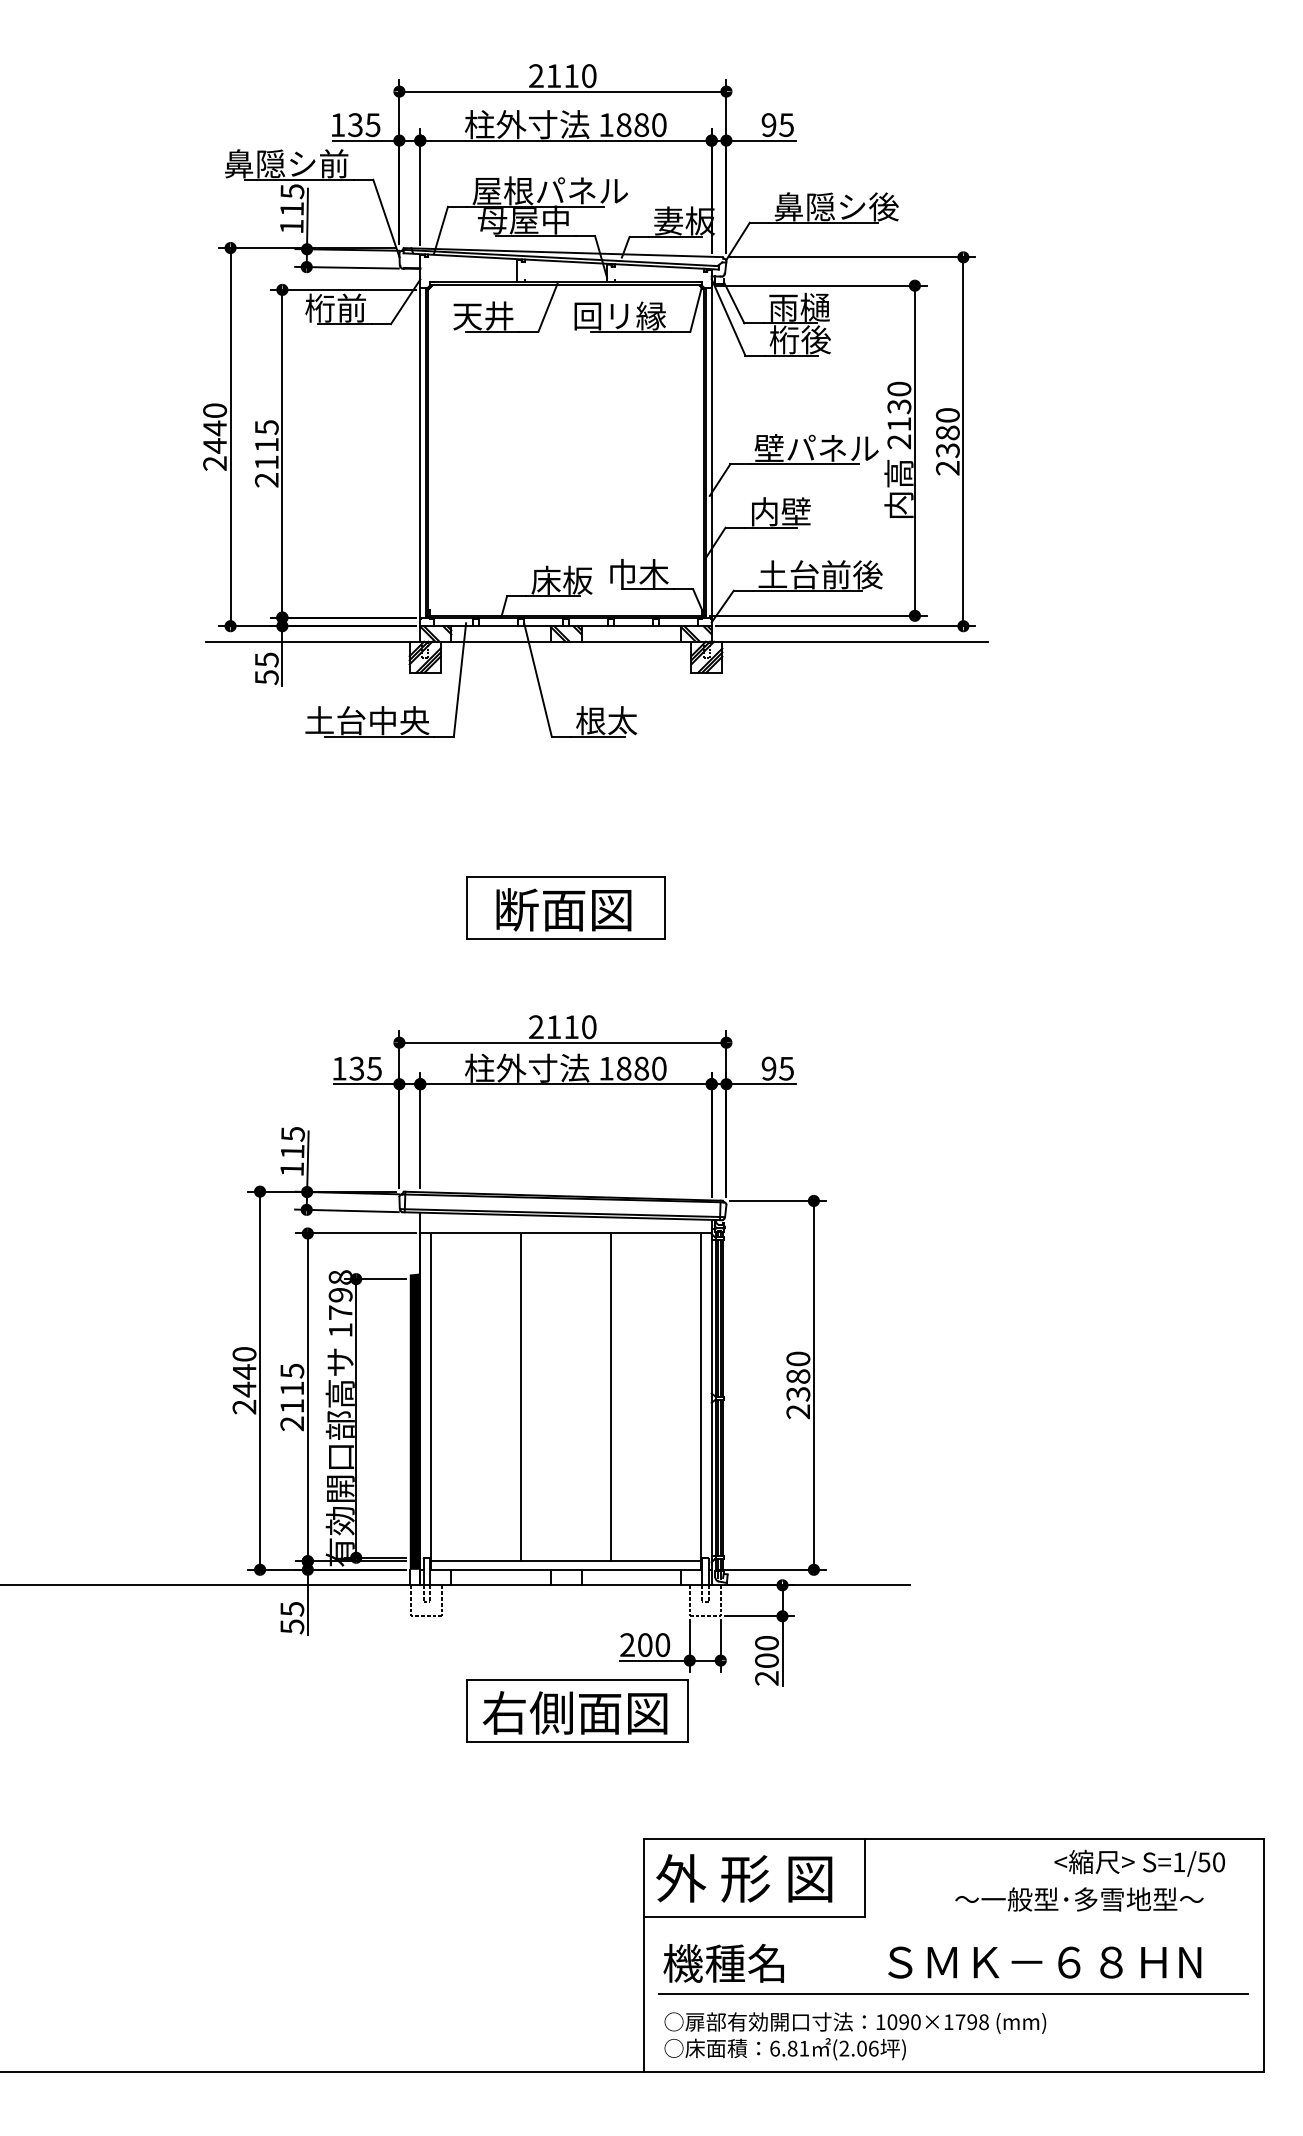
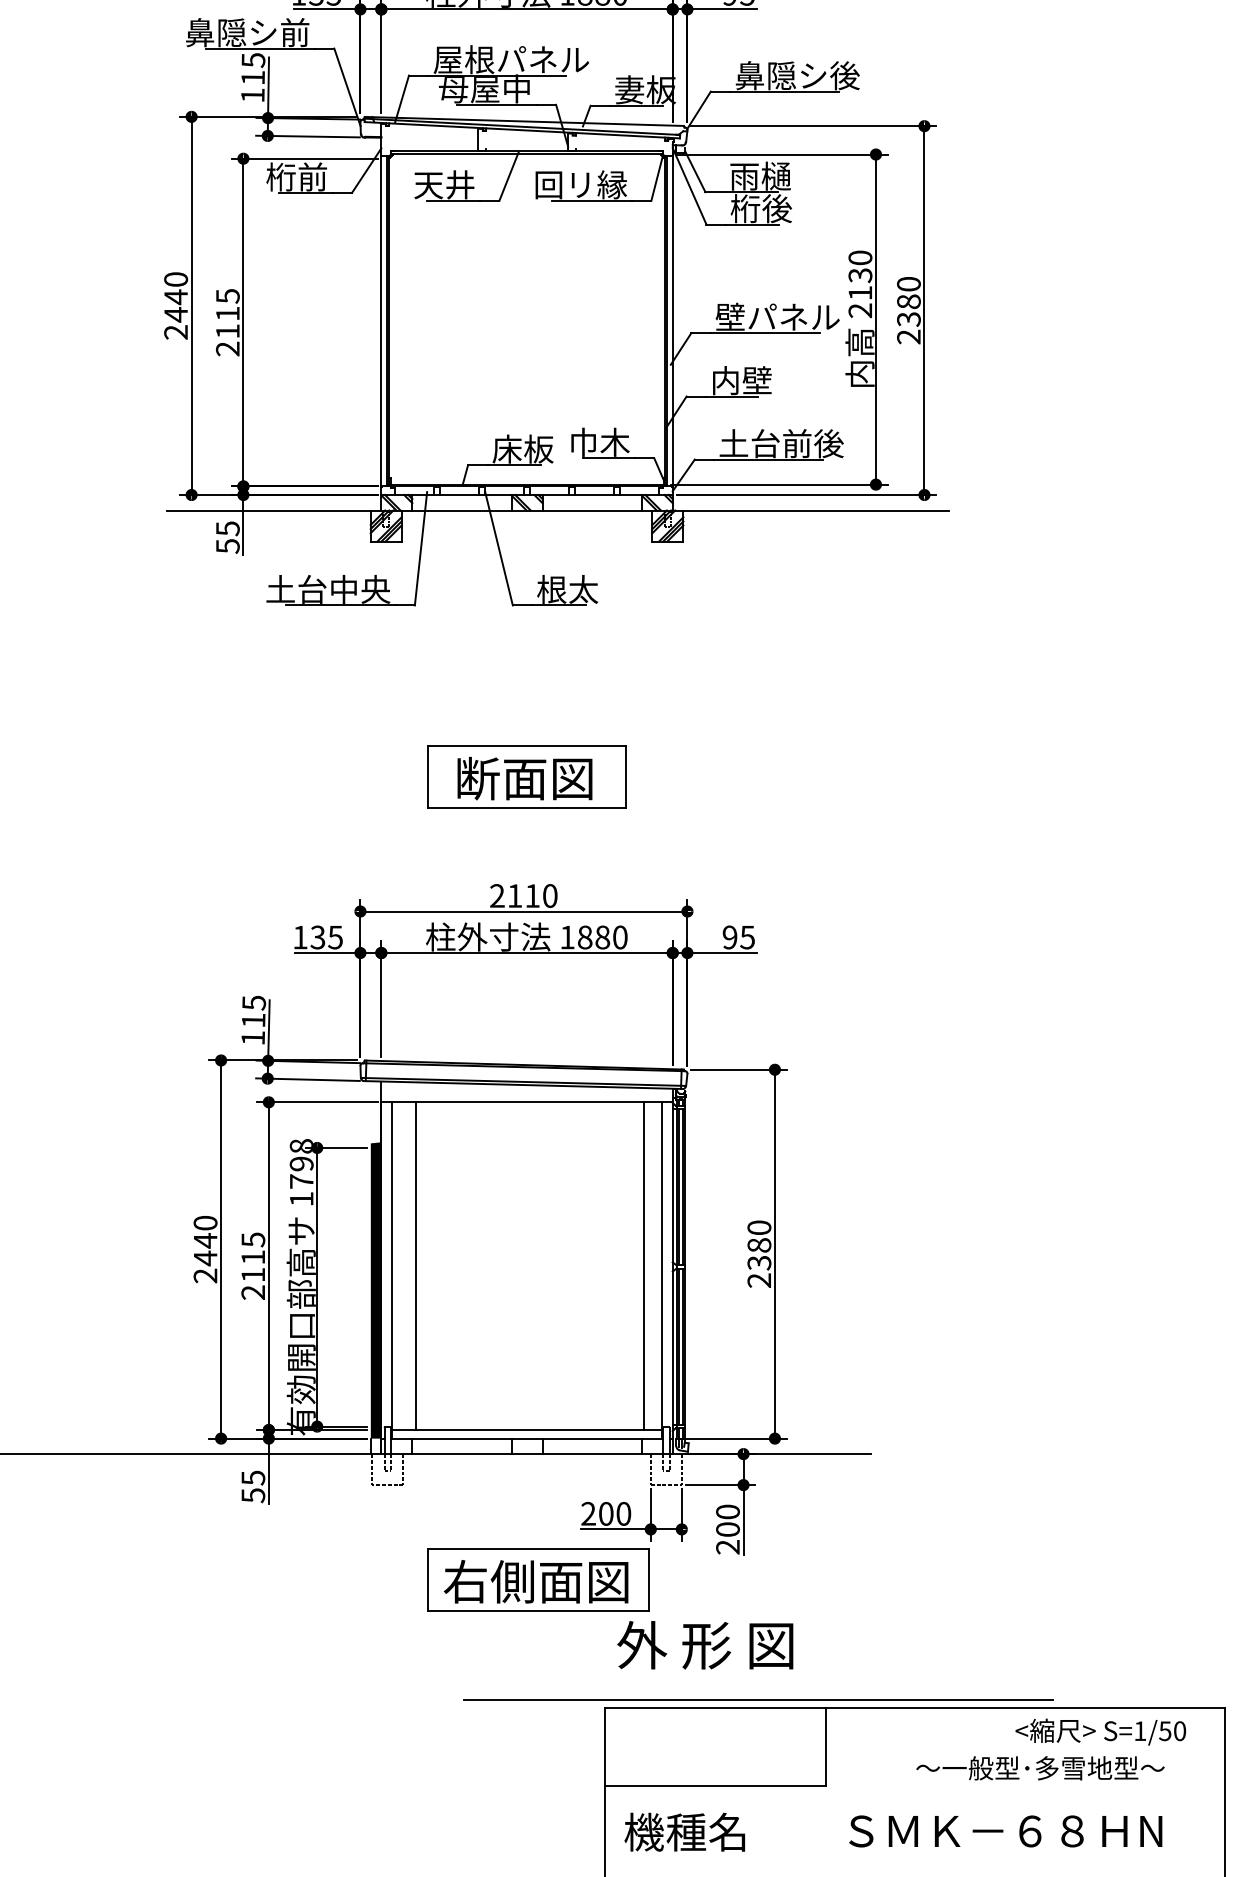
line: (521, 1397) -> (416, 1266), moved
line: (610, 1397) -> (643, 1266), moved
text: (744, 1878) -> (705, 1645), moved
line: (953, 1993) -> (758, 1699), moved

